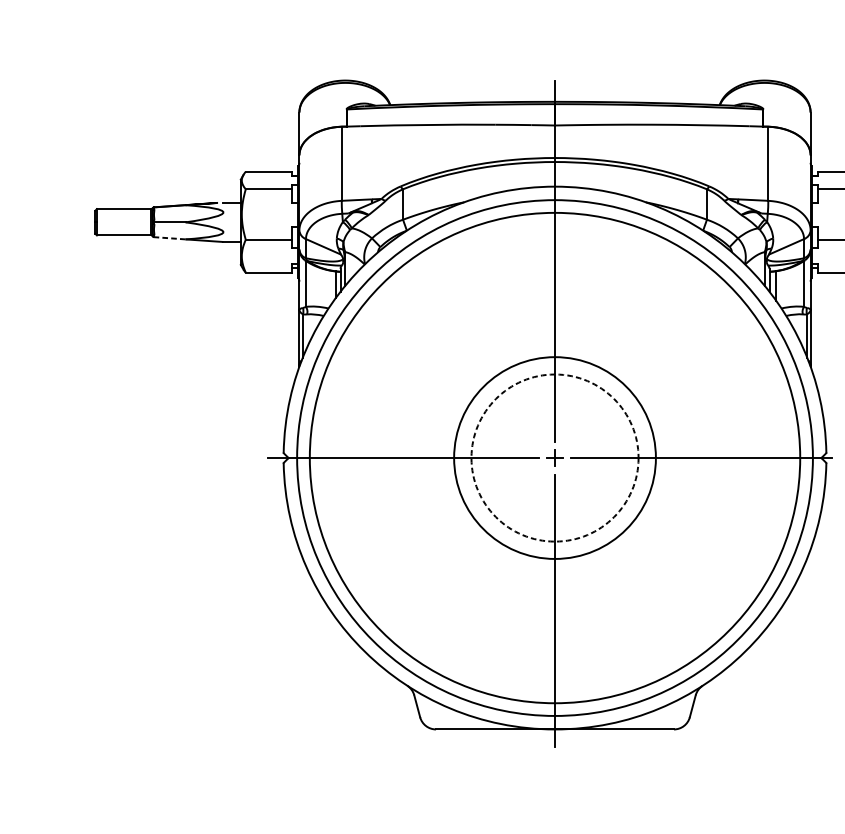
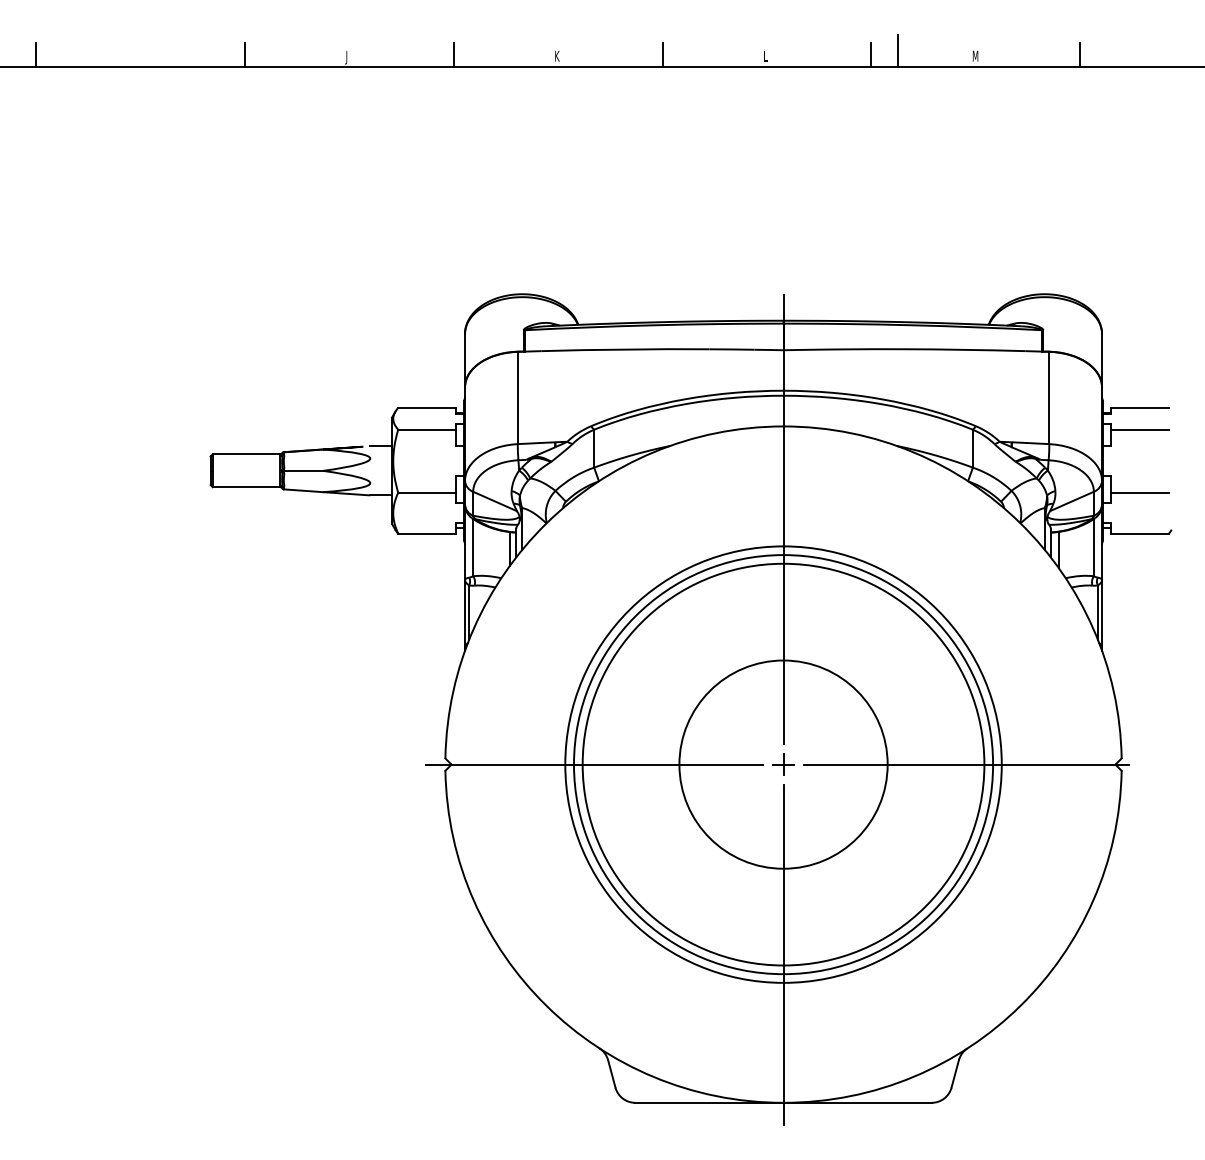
line: (169, 238) -> (303, 490), dashed -> solid
circle: (554, 457) -> (783, 764), dashed -> solid
circle: (554, 457) -> (783, 764), size x0.62
circle: (554, 457) -> (783, 764), size x0.71
circle: (554, 457) -> (783, 764), size x1.67

